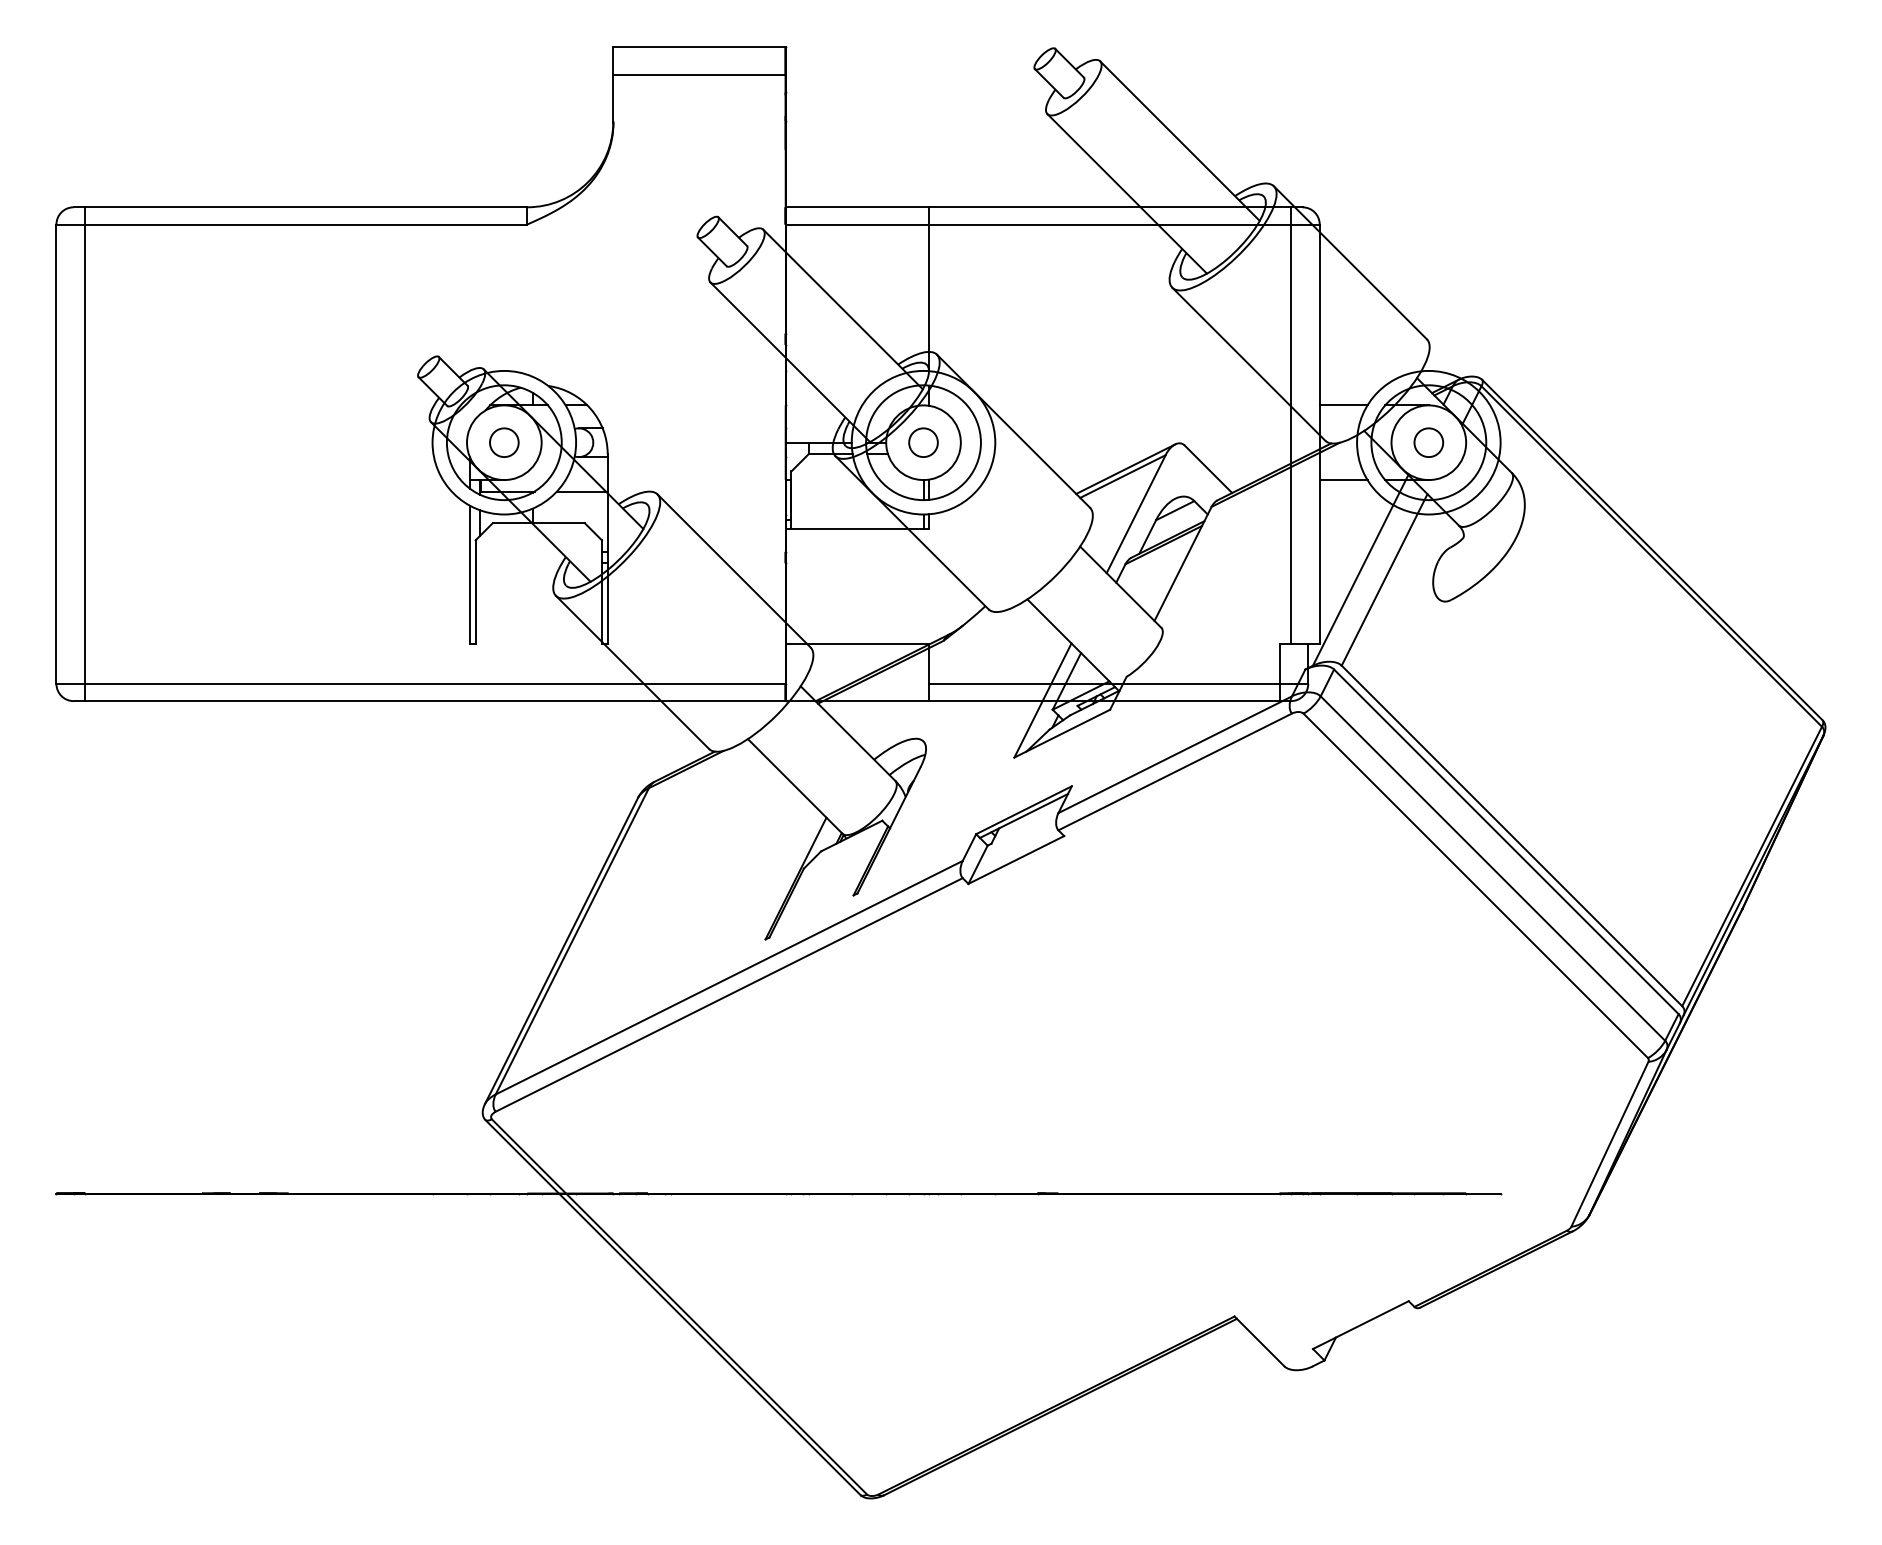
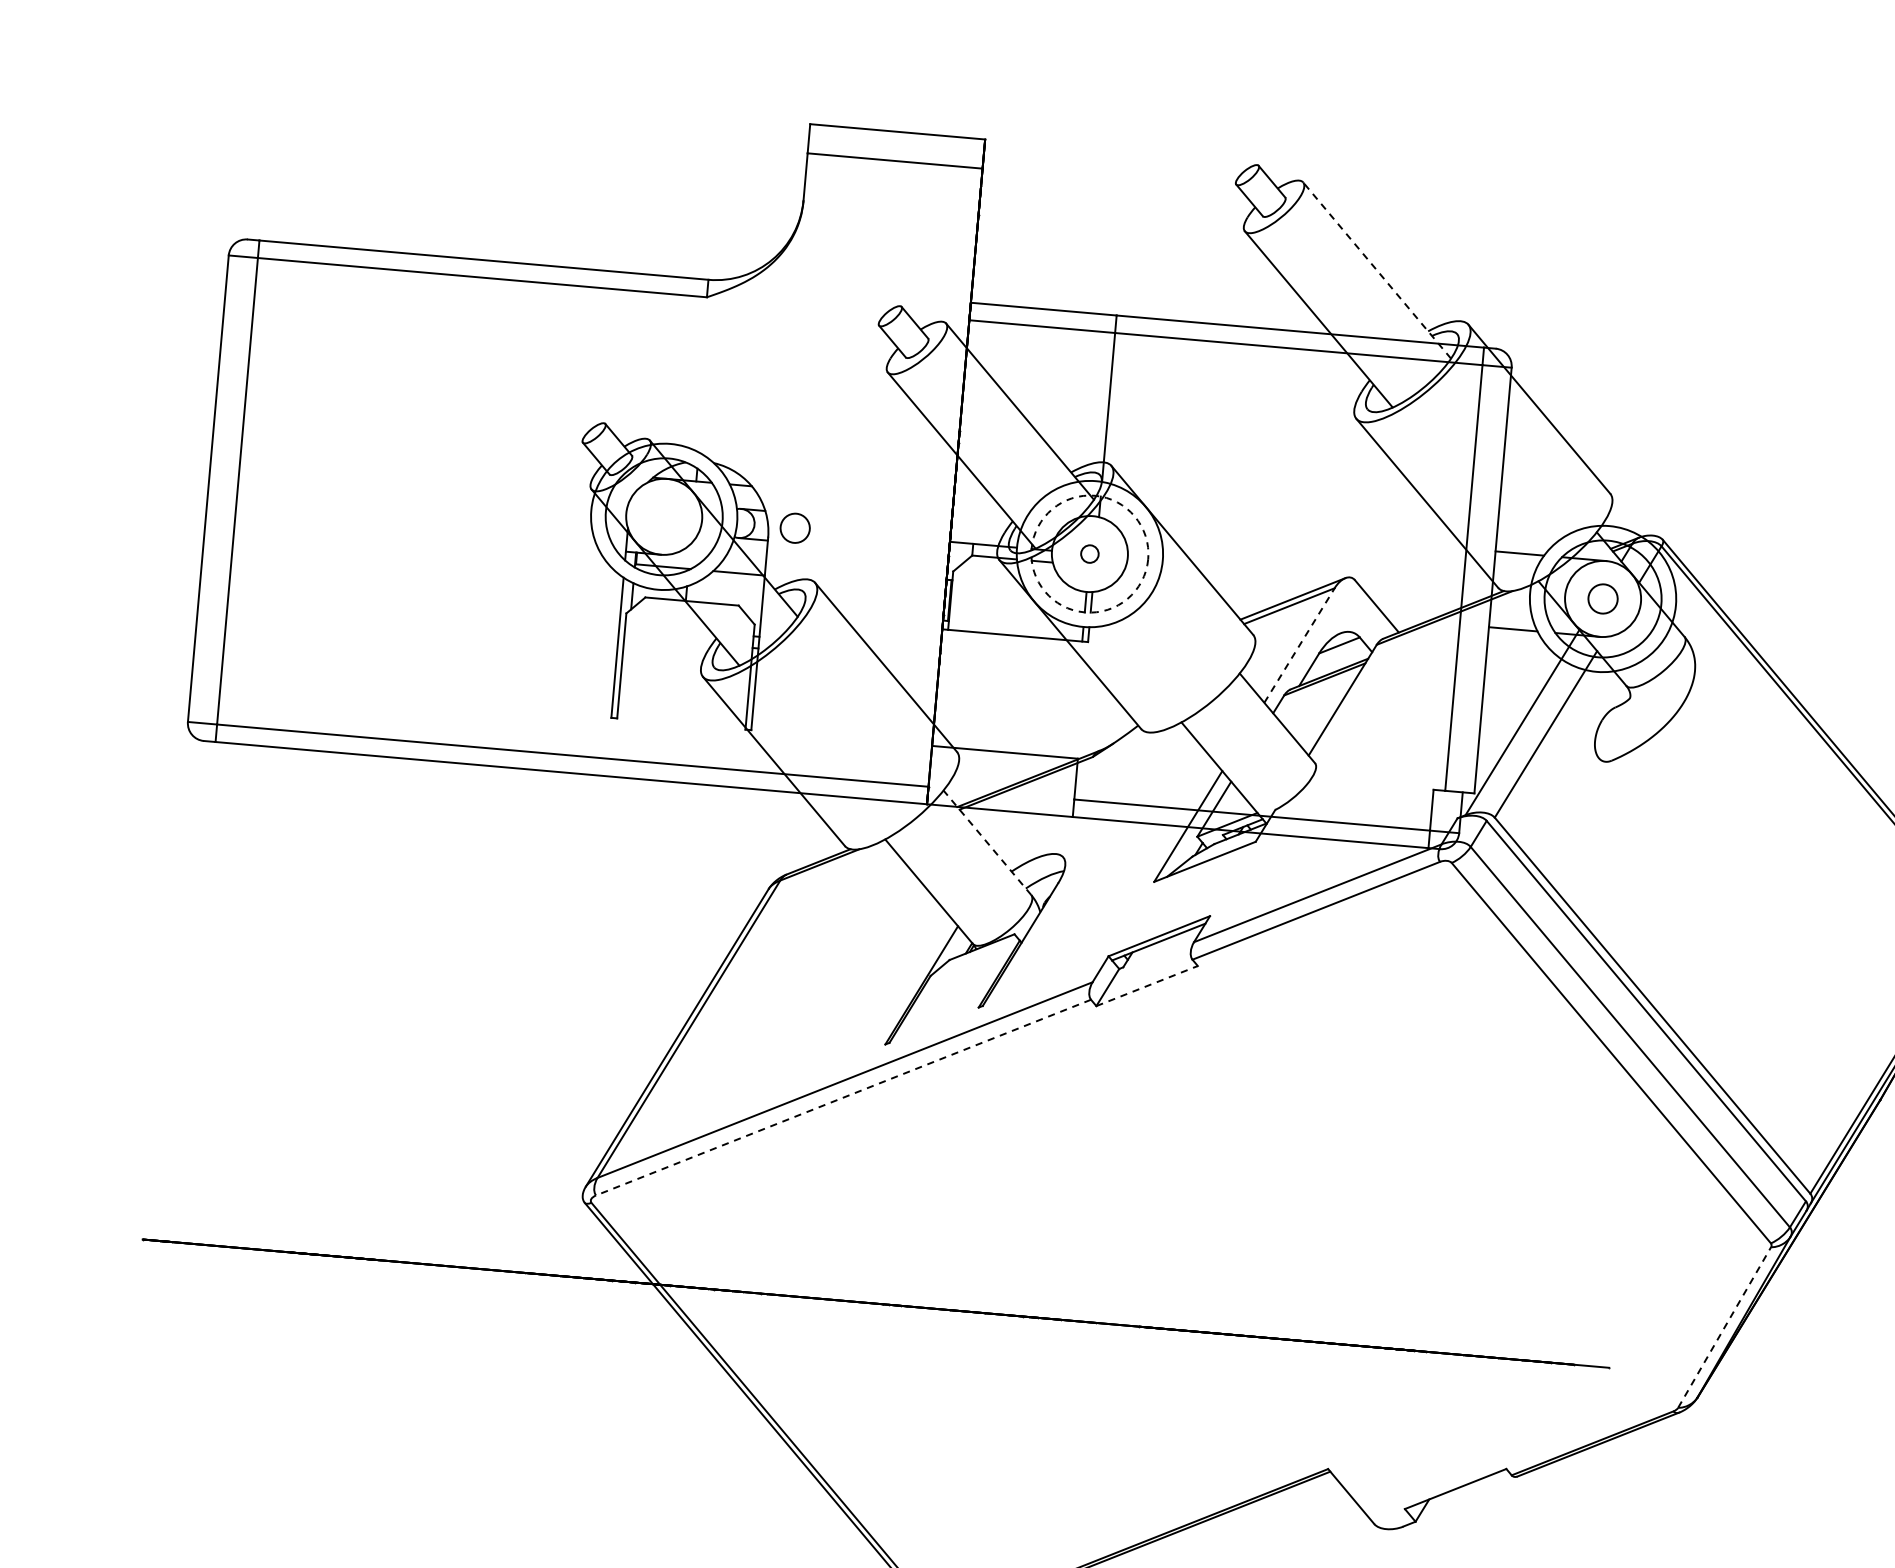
line: (1179, 141) -> (1376, 270), solid -> dashed
circle: (504, 442) -> (795, 528), moved
circle: (923, 442) -> (1089, 553), size x0.6
circle: (923, 442) -> (1089, 553), solid -> dashed
line: (1136, 514) -> (1299, 645), solid -> dashed
line: (848, 733) -> (987, 842), solid -> dashed
line: (1016, 859) -> (1147, 985), solid -> dashed
line: (728, 995) -> (842, 1098), solid -> dashed
line: (1609, 1144) -> (1724, 1327), solid -> dashed

